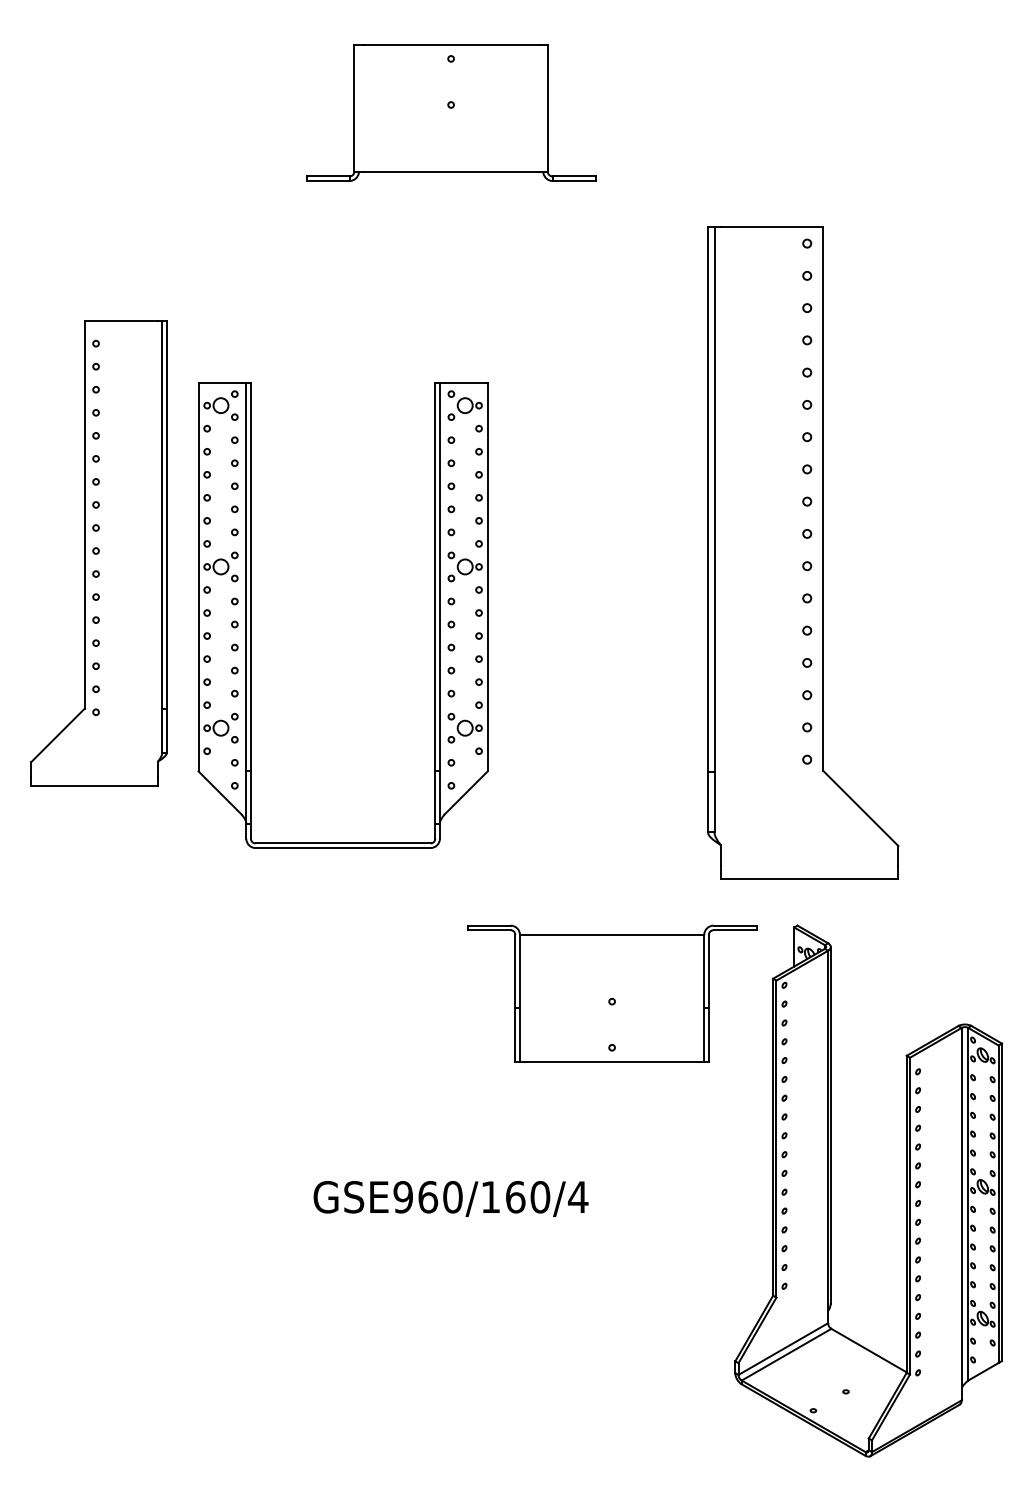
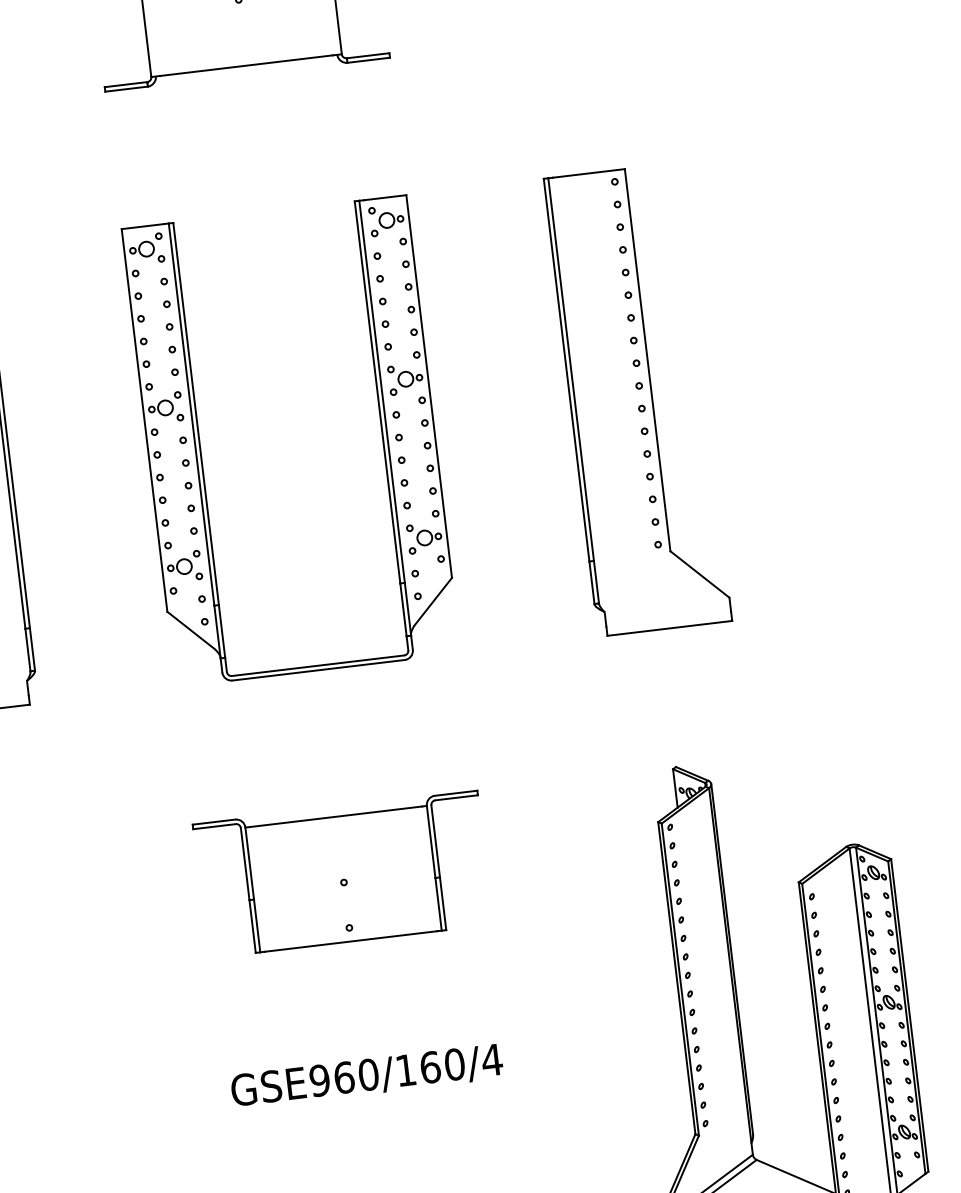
part: (803, 553) -> (638, 400), size x0.71
part: (251, 615) -> (201, 452), moved
part: (612, 993) -> (343, 874), moved

